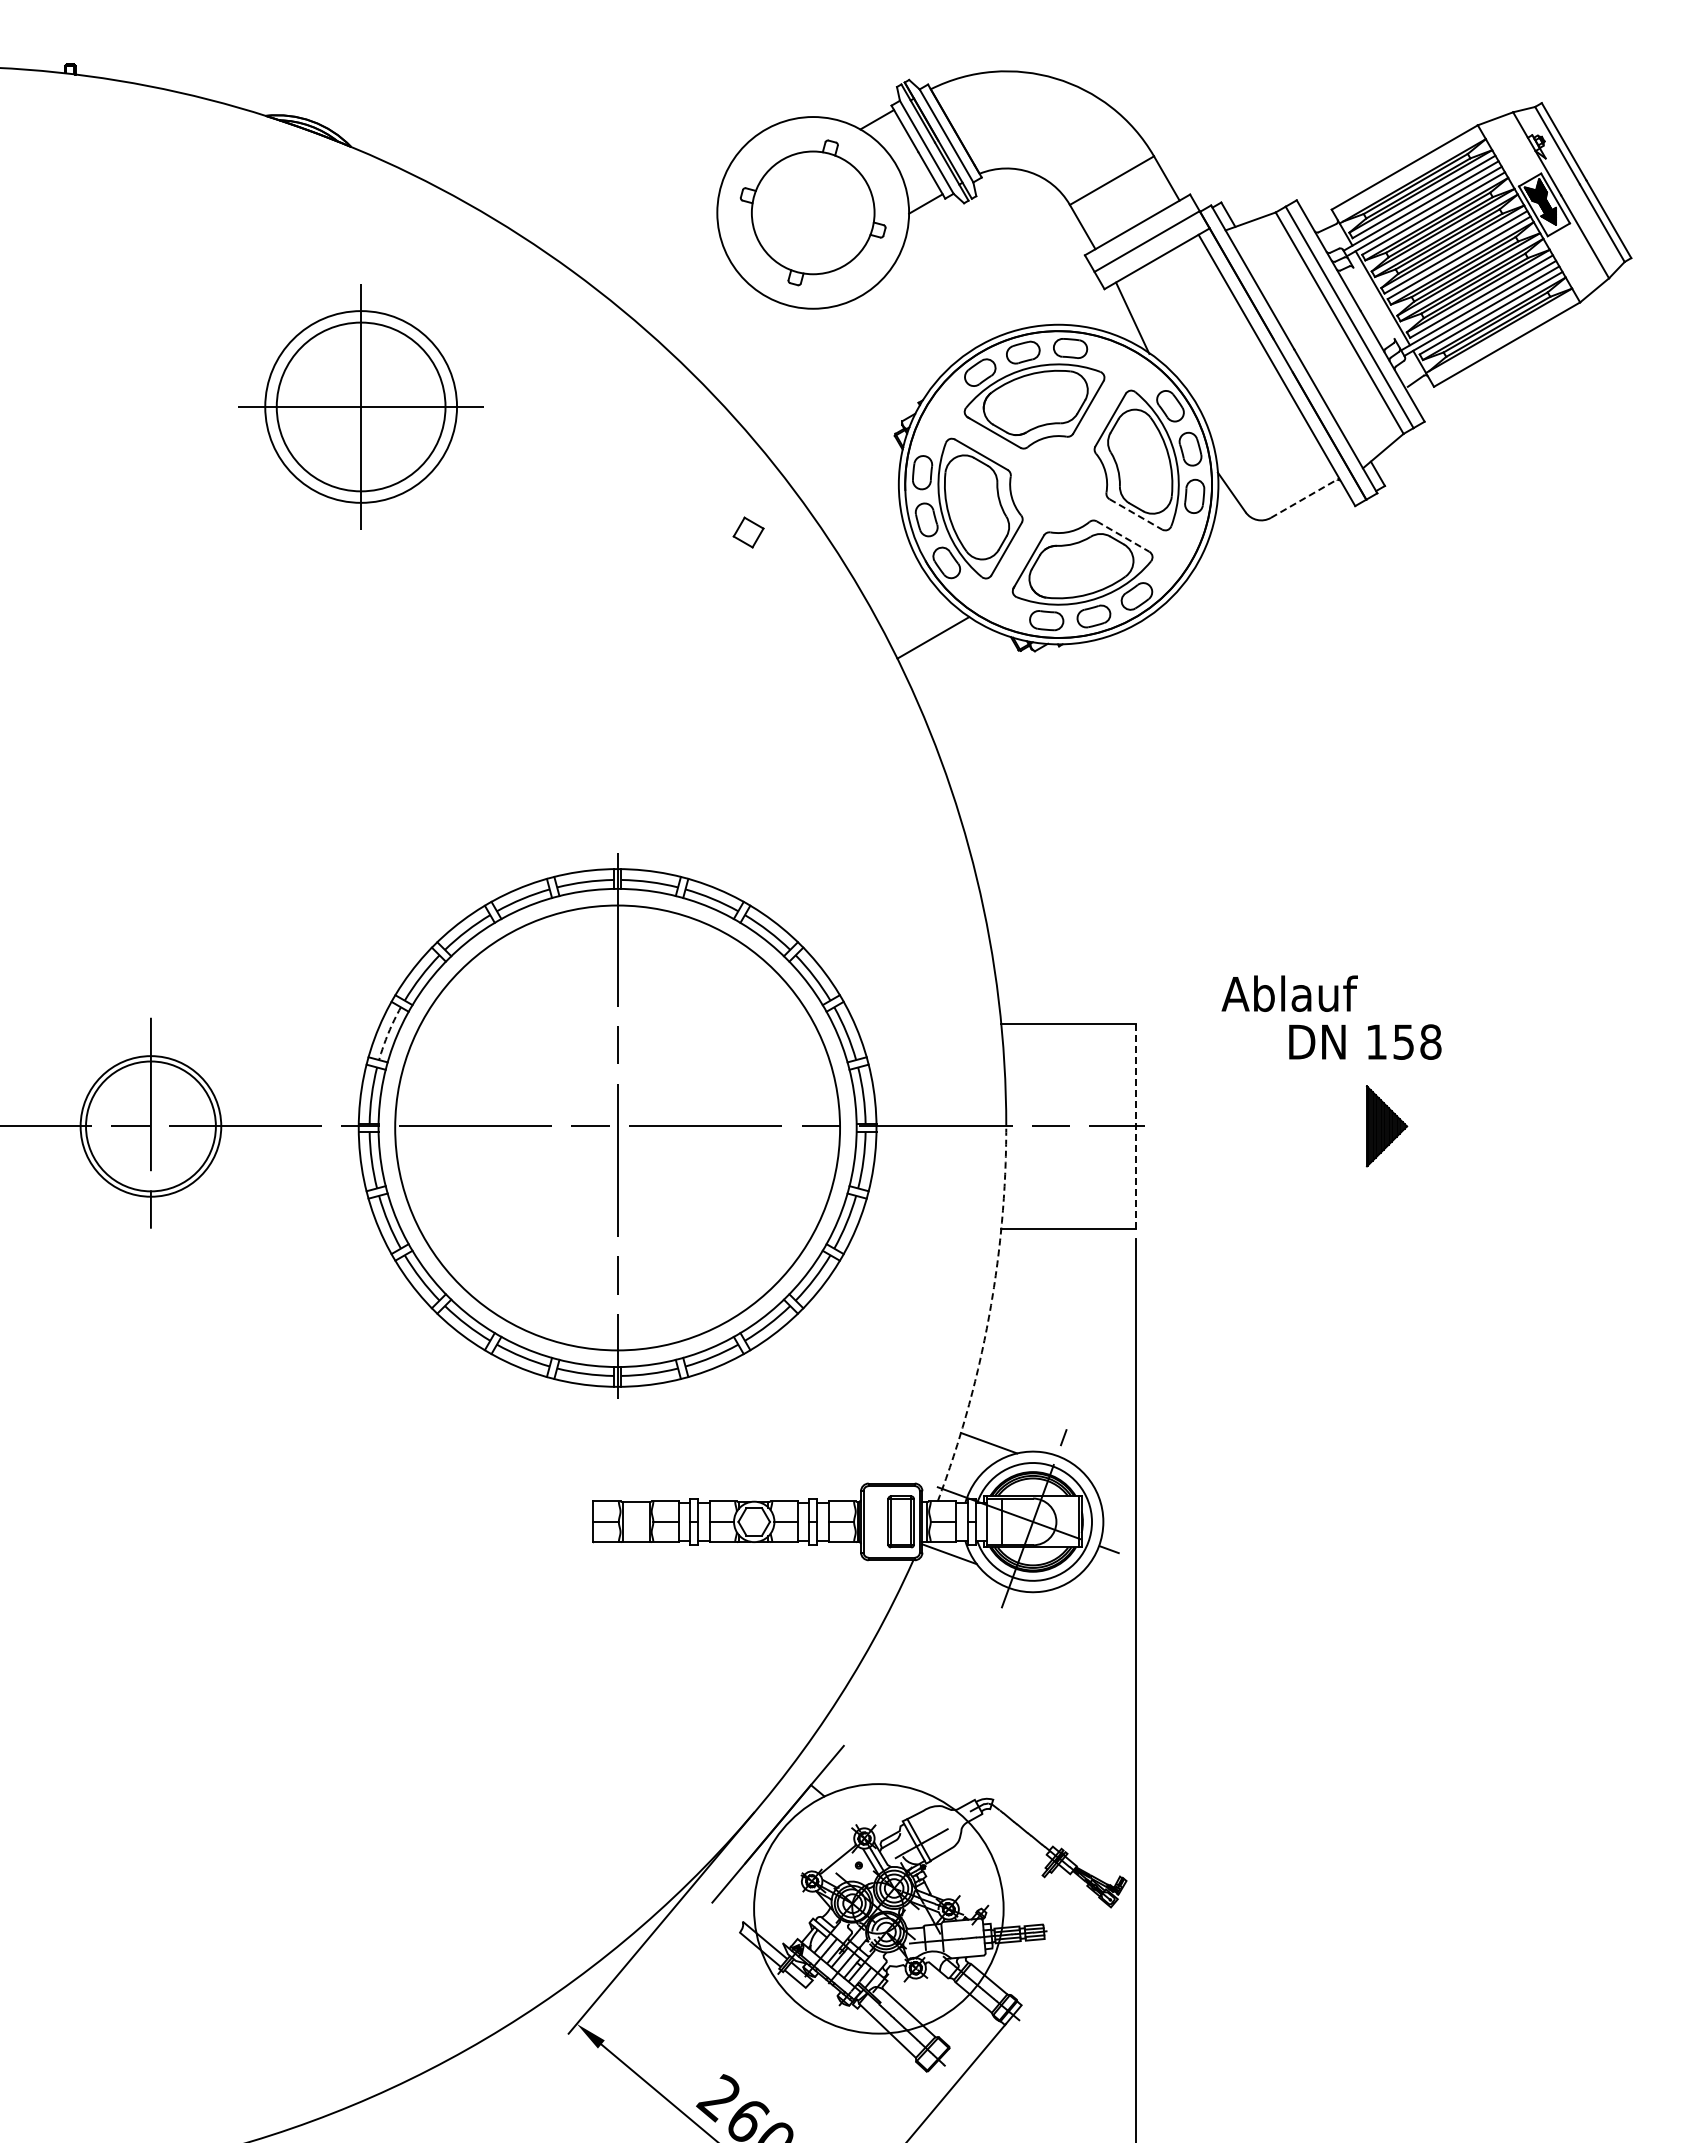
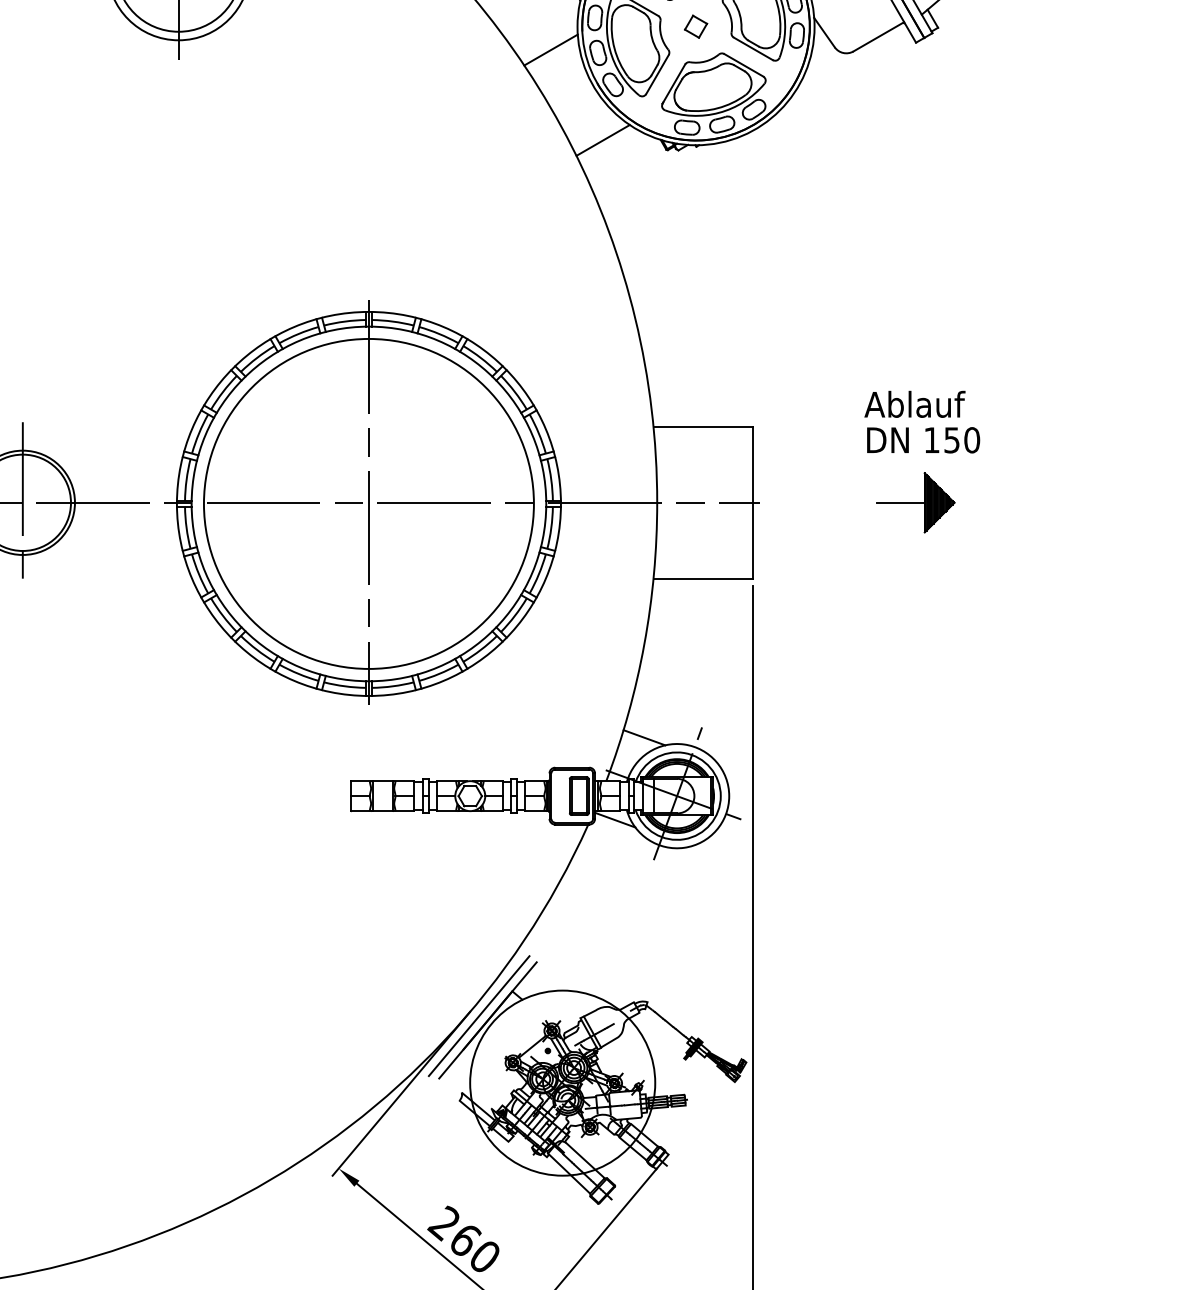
line: (1305, 497) -> (879, 36), dashed -> solid
line: (1136, 514) -> (753, 48), dashed -> solid
line: (863, 515) -> (551, 49), added
part: (748, 532) -> (695, 26), moved
line: (1123, 536) -> (744, 65), dashed -> solid
text: (1289, 993) -> (914, 404), moved
arc: (388, 1033) -> (199, 433), dashed -> solid
text: (1430, 1041) -> (971, 439), 158 -> 150
line: (1136, 1126) -> (753, 502), dashed -> solid
line: (1334, 1126) -> (900, 502), added
arc: (988, 1317) -> (644, 644), dashed -> solid
line: (766, 1818) -> (479, 1016), added

